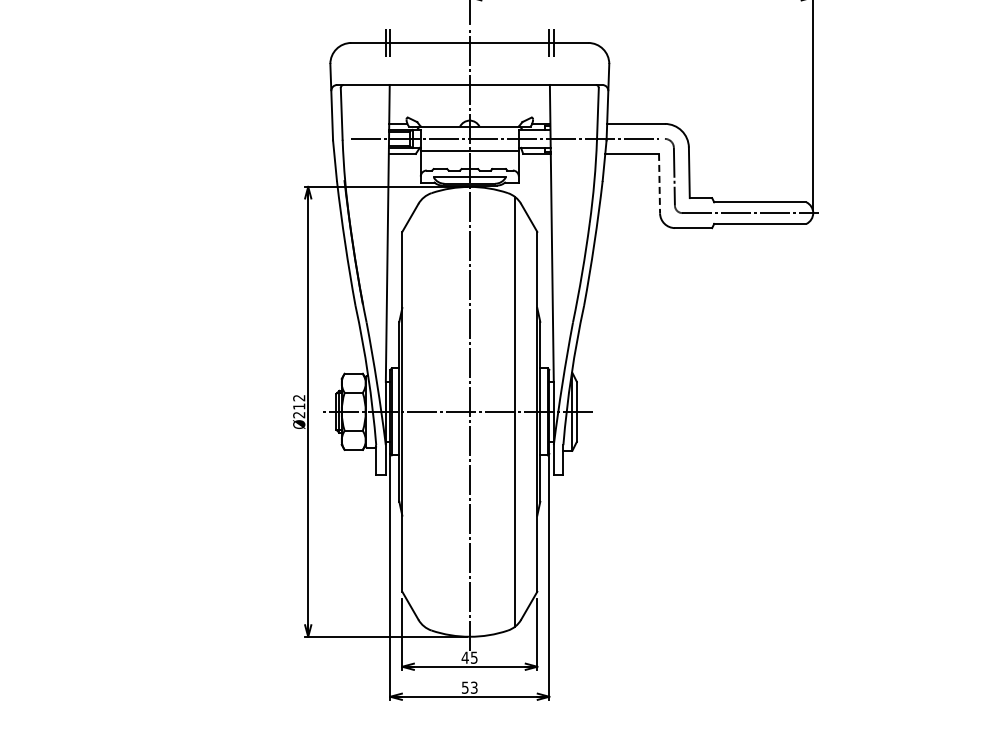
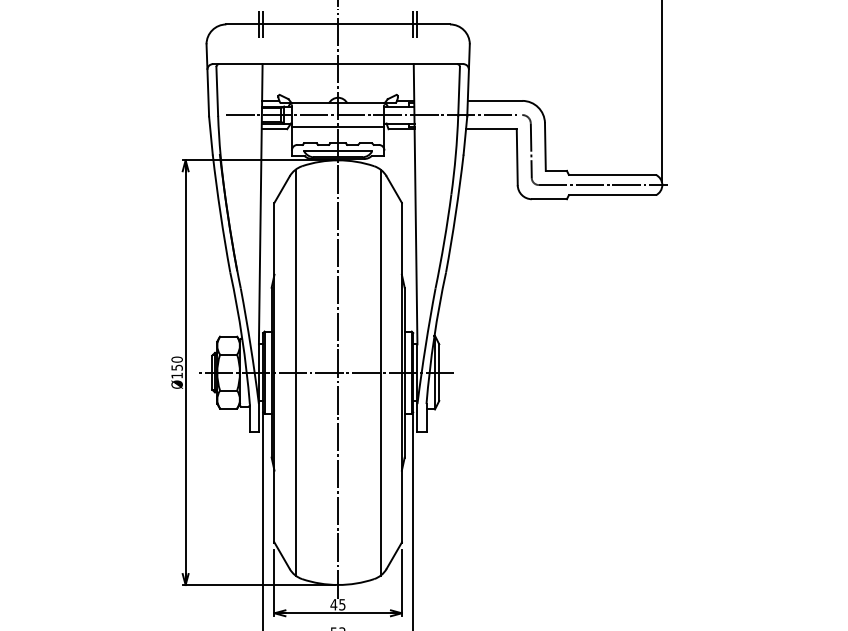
line: (659, 183) -> (517, 157), dashed -> solid
text: (299, 406) -> (177, 367), Ø212 -> Ø150
line: (424, 411) -> (295, 372), added

